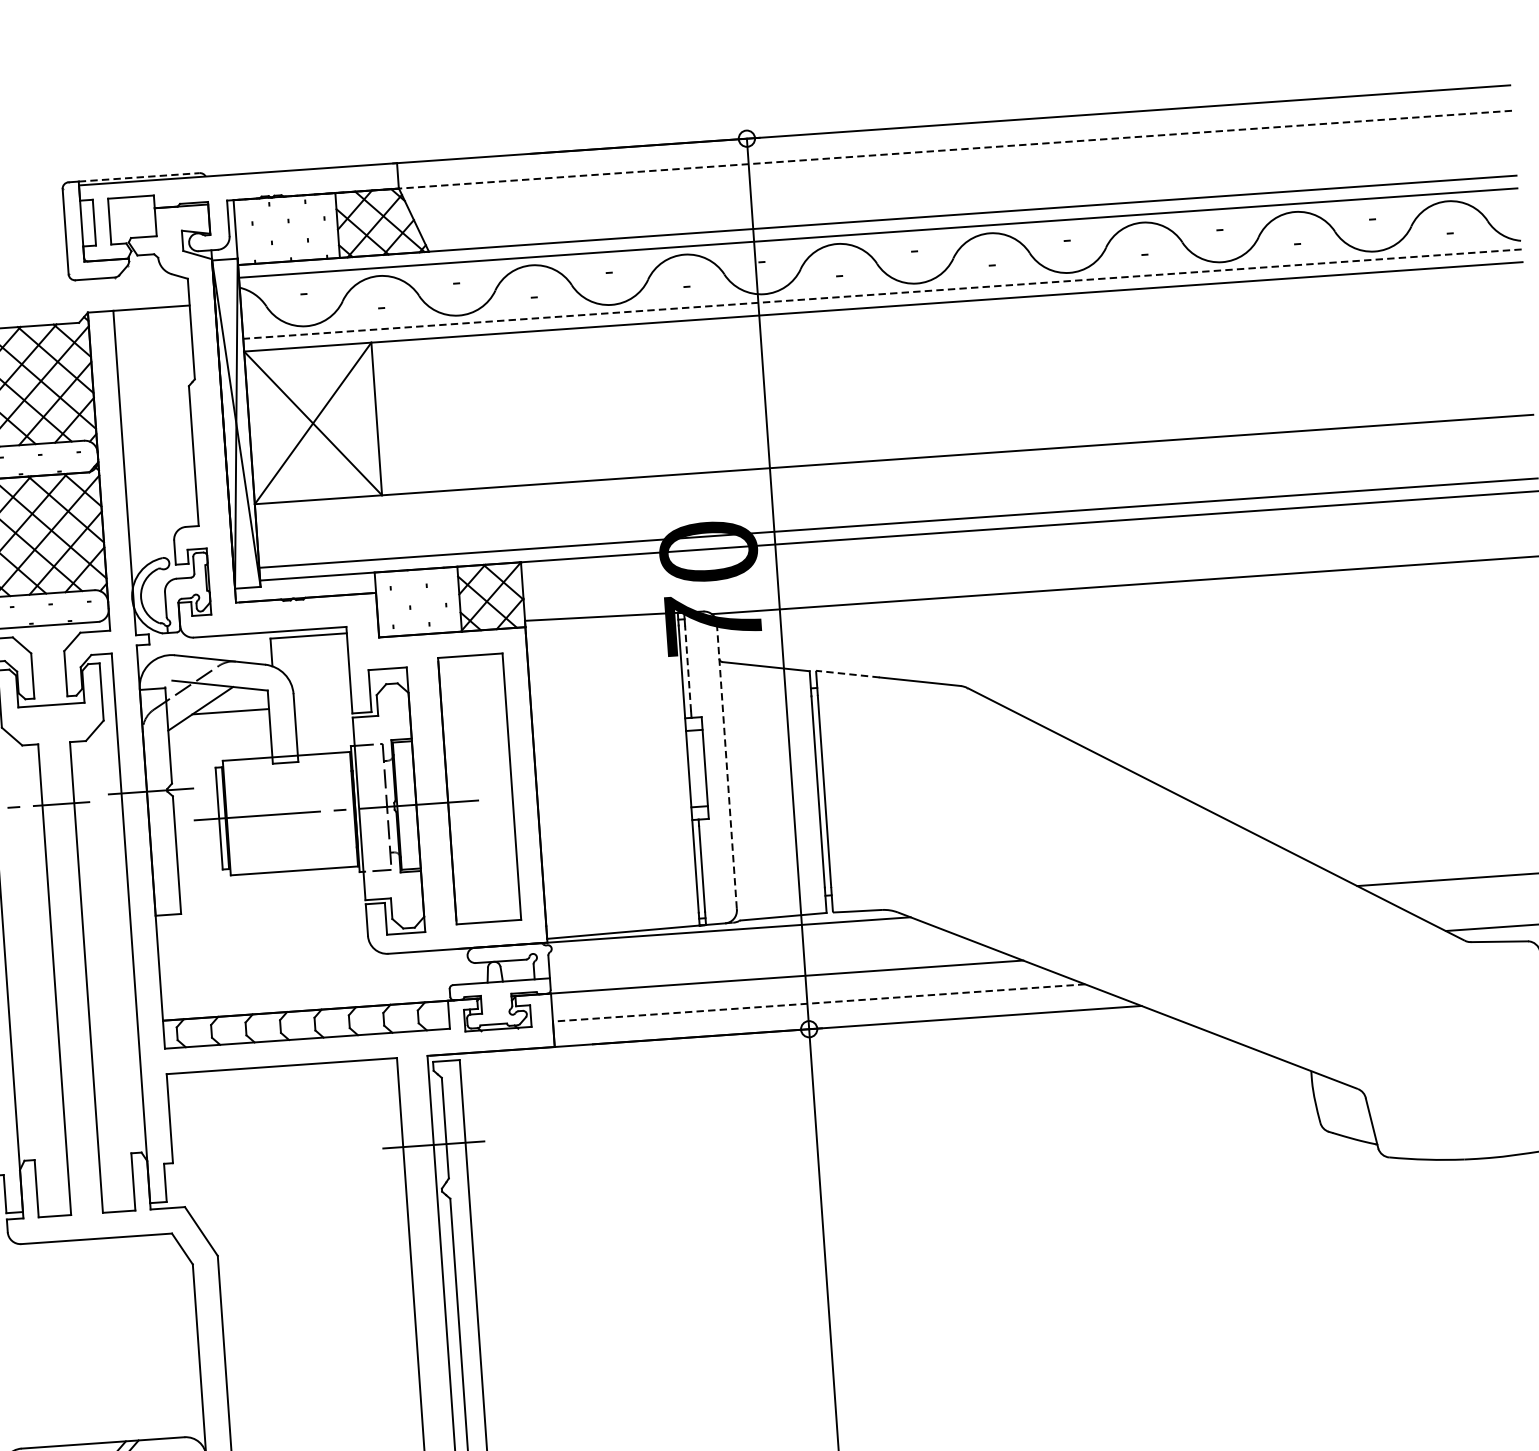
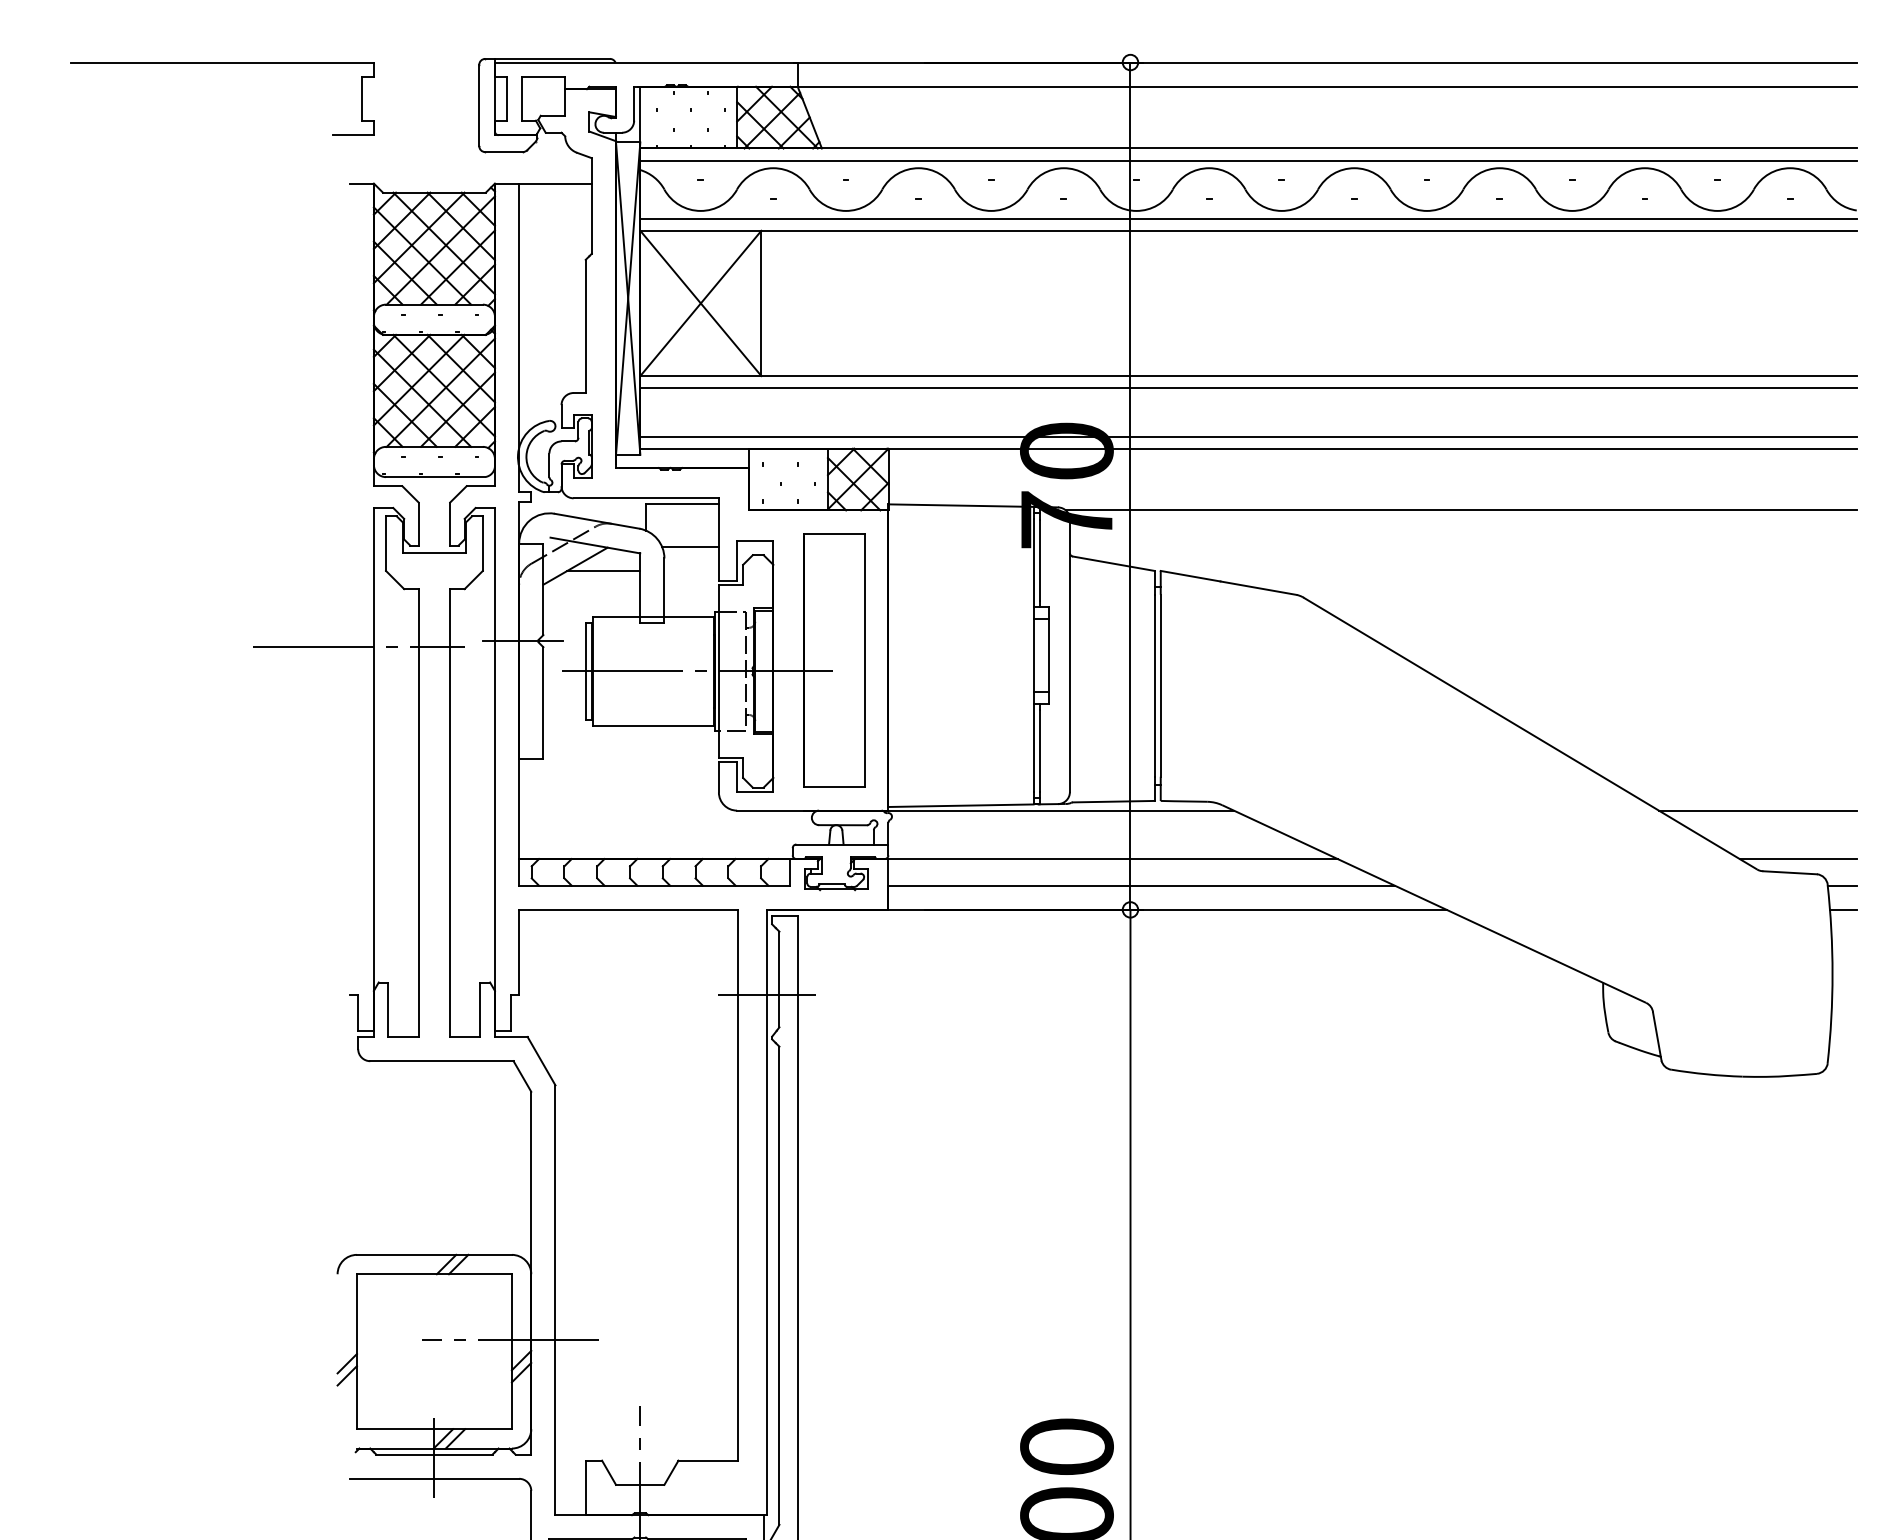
line: (870, 155) -> (1246, 86), dashed -> solid
line: (139, 176) -> (552, 58), dashed -> solid
line: (882, 293) -> (1248, 218), dashed -> solid
line: (894, 472) -> (1248, 388), added
line: (687, 668) -> (1039, 560), dashed -> solid
line: (847, 674) -> (1190, 576), dashed -> solid
line: (320, 679) -> (690, 546), added
line: (726, 766) -> (1069, 655), dashed -> solid
line: (818, 1002) -> (1141, 885), dashed -> solid

